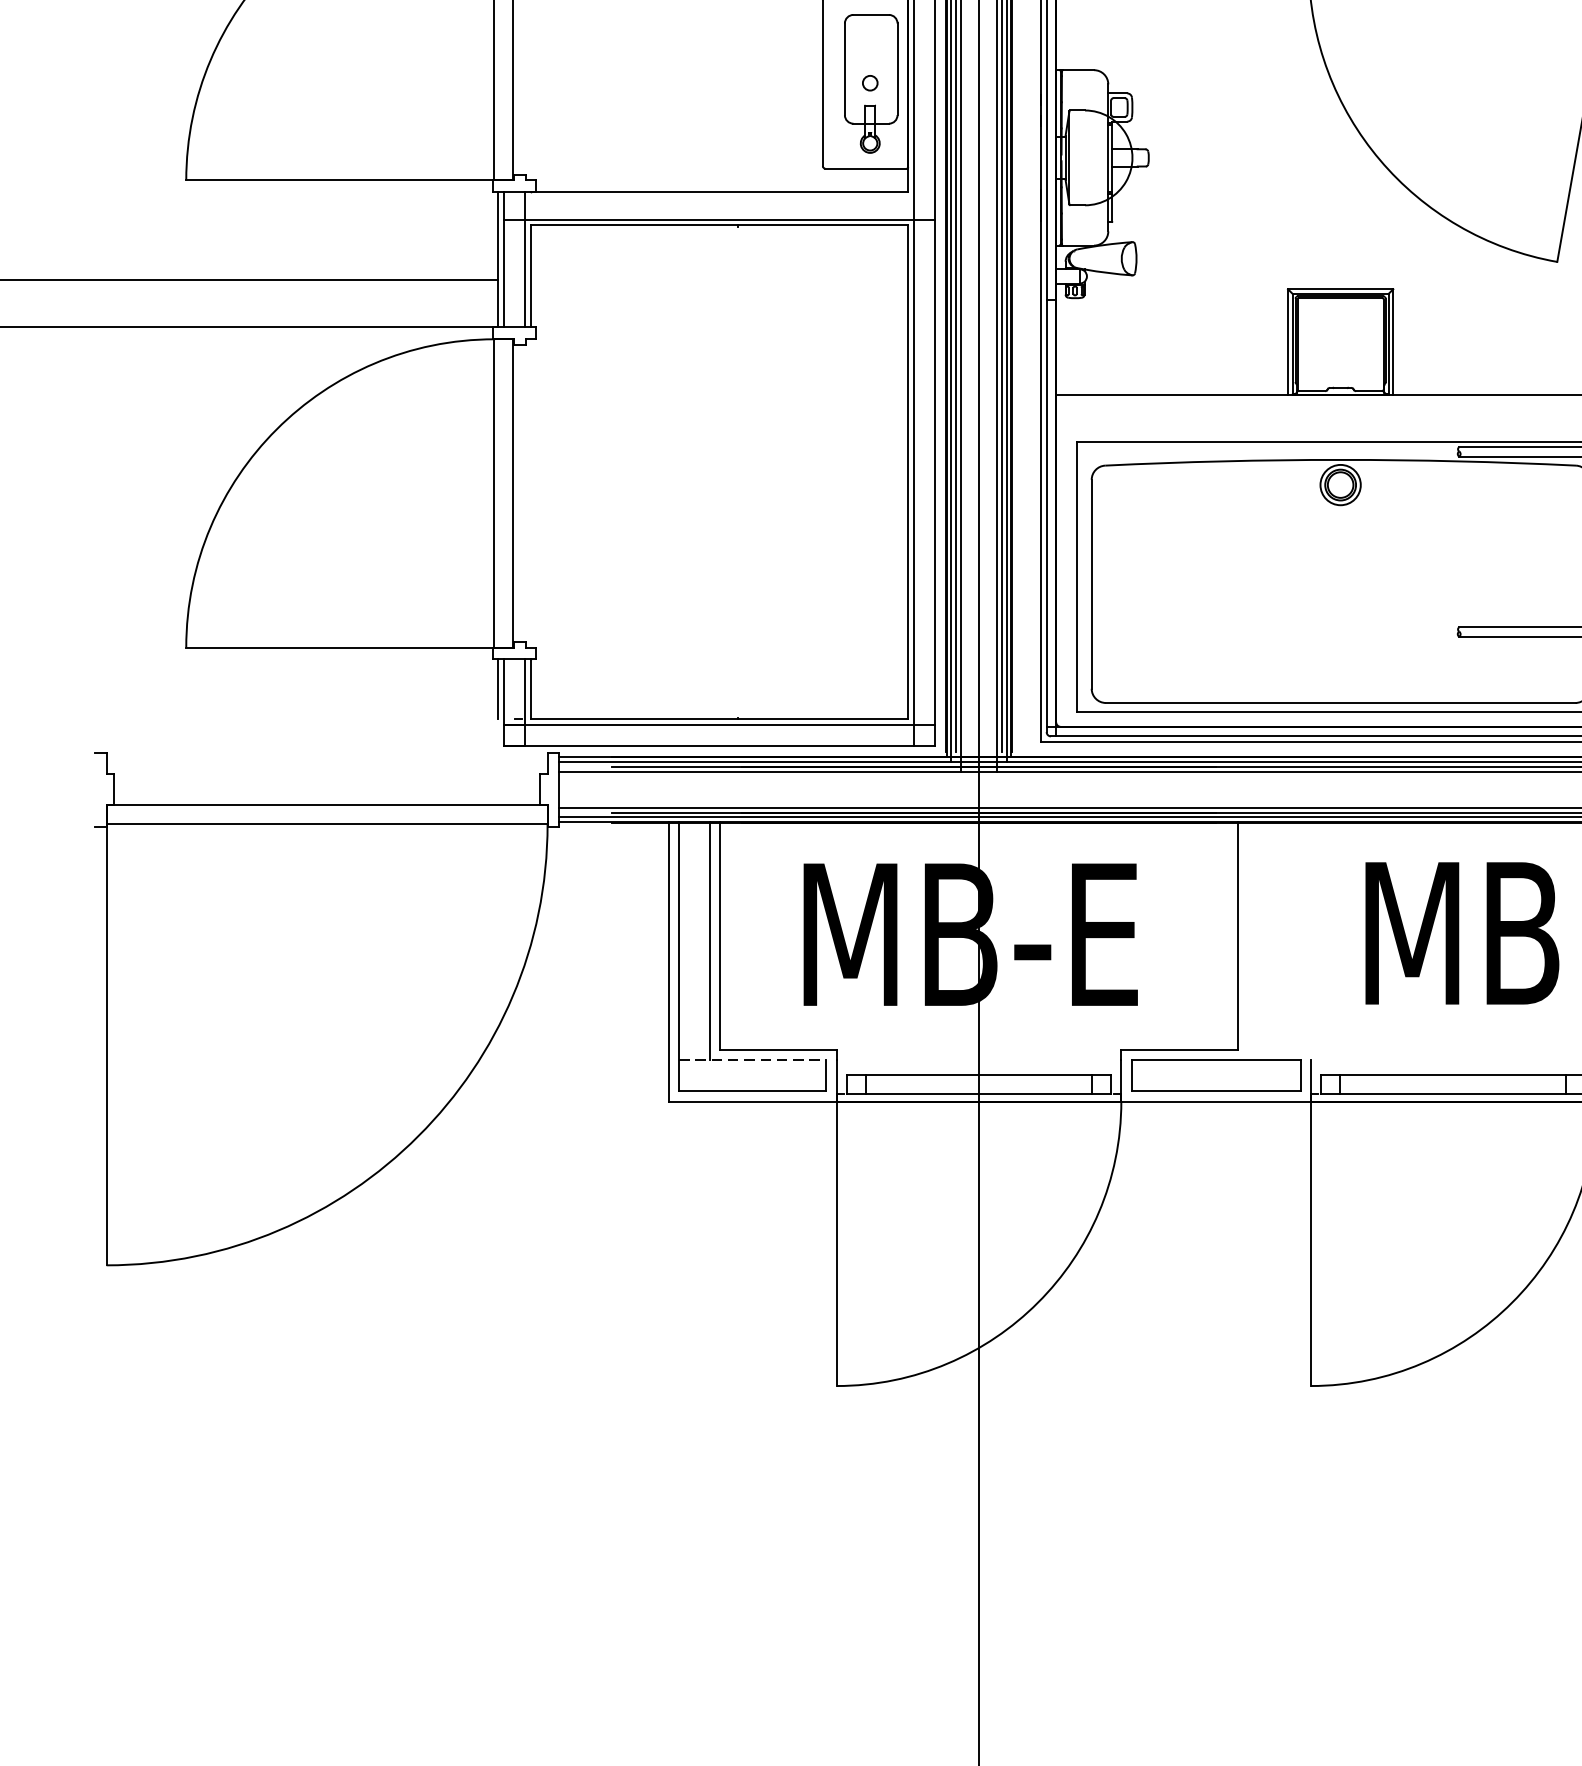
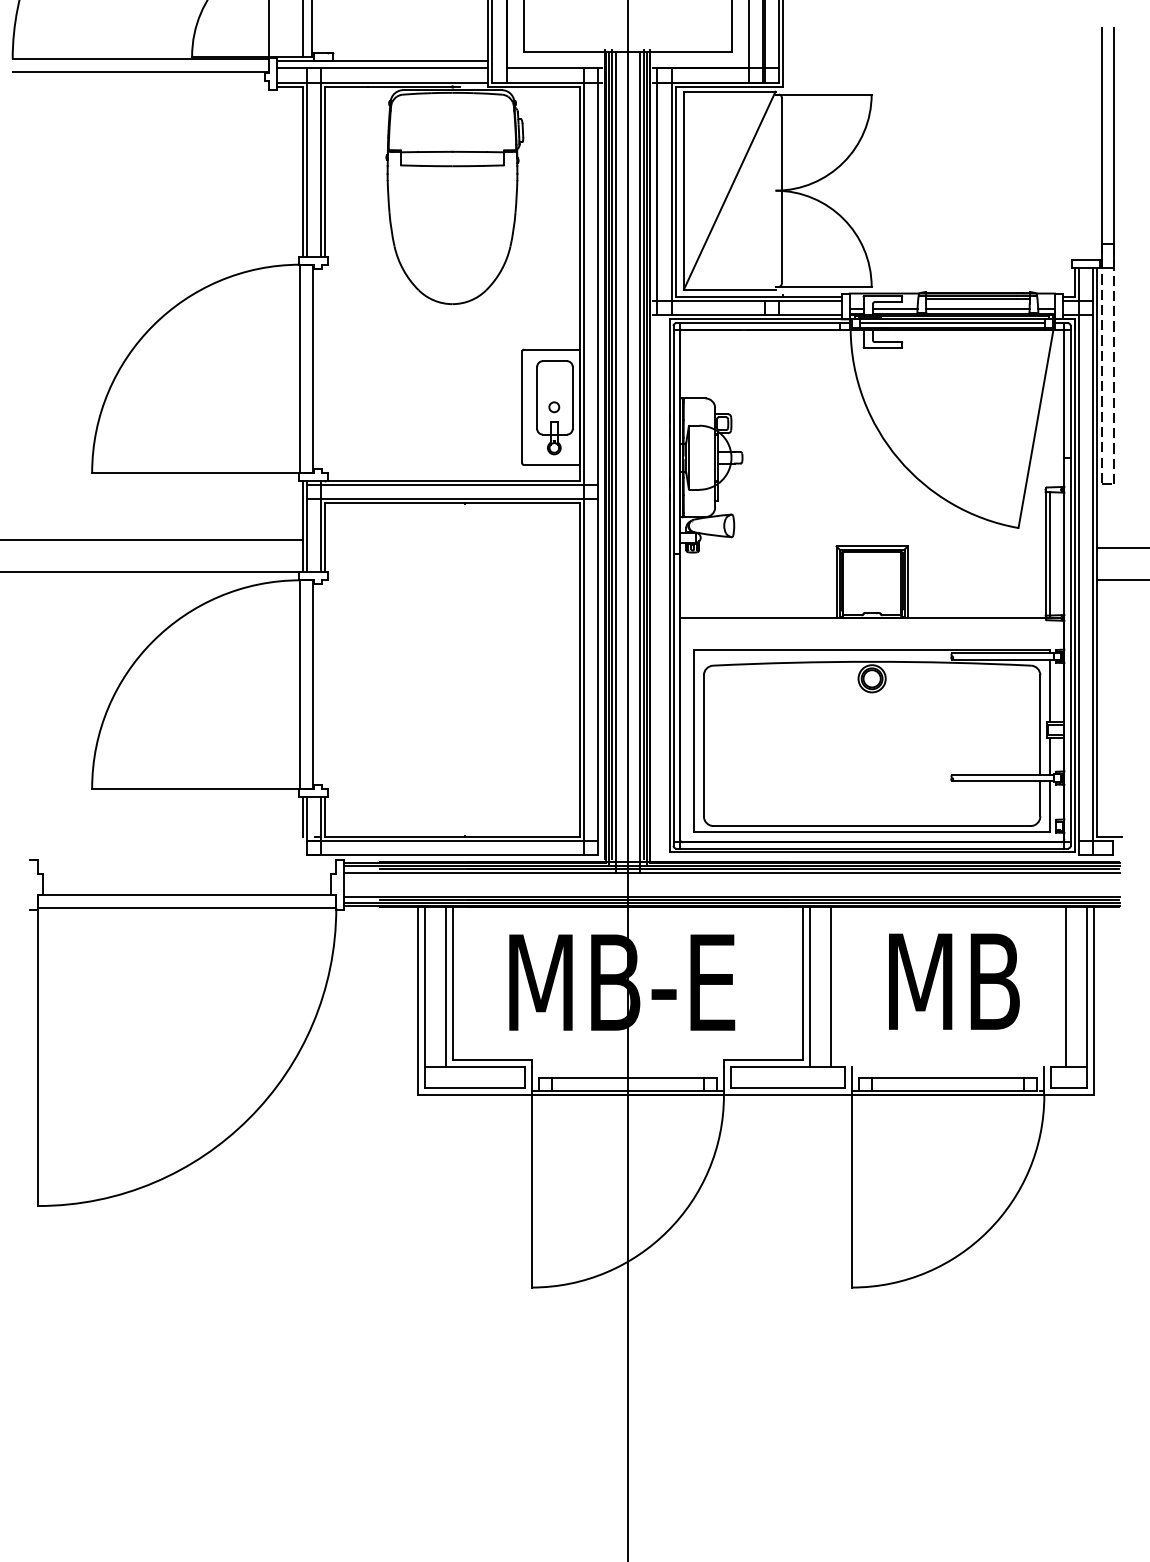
line: (719, 197) -> (452, 484), added
line: (1247, 940) -> (809, 986), added
line: (1279, 940) -> (830, 986), added
line: (752, 1060) -> (474, 1067), dashed -> solid

